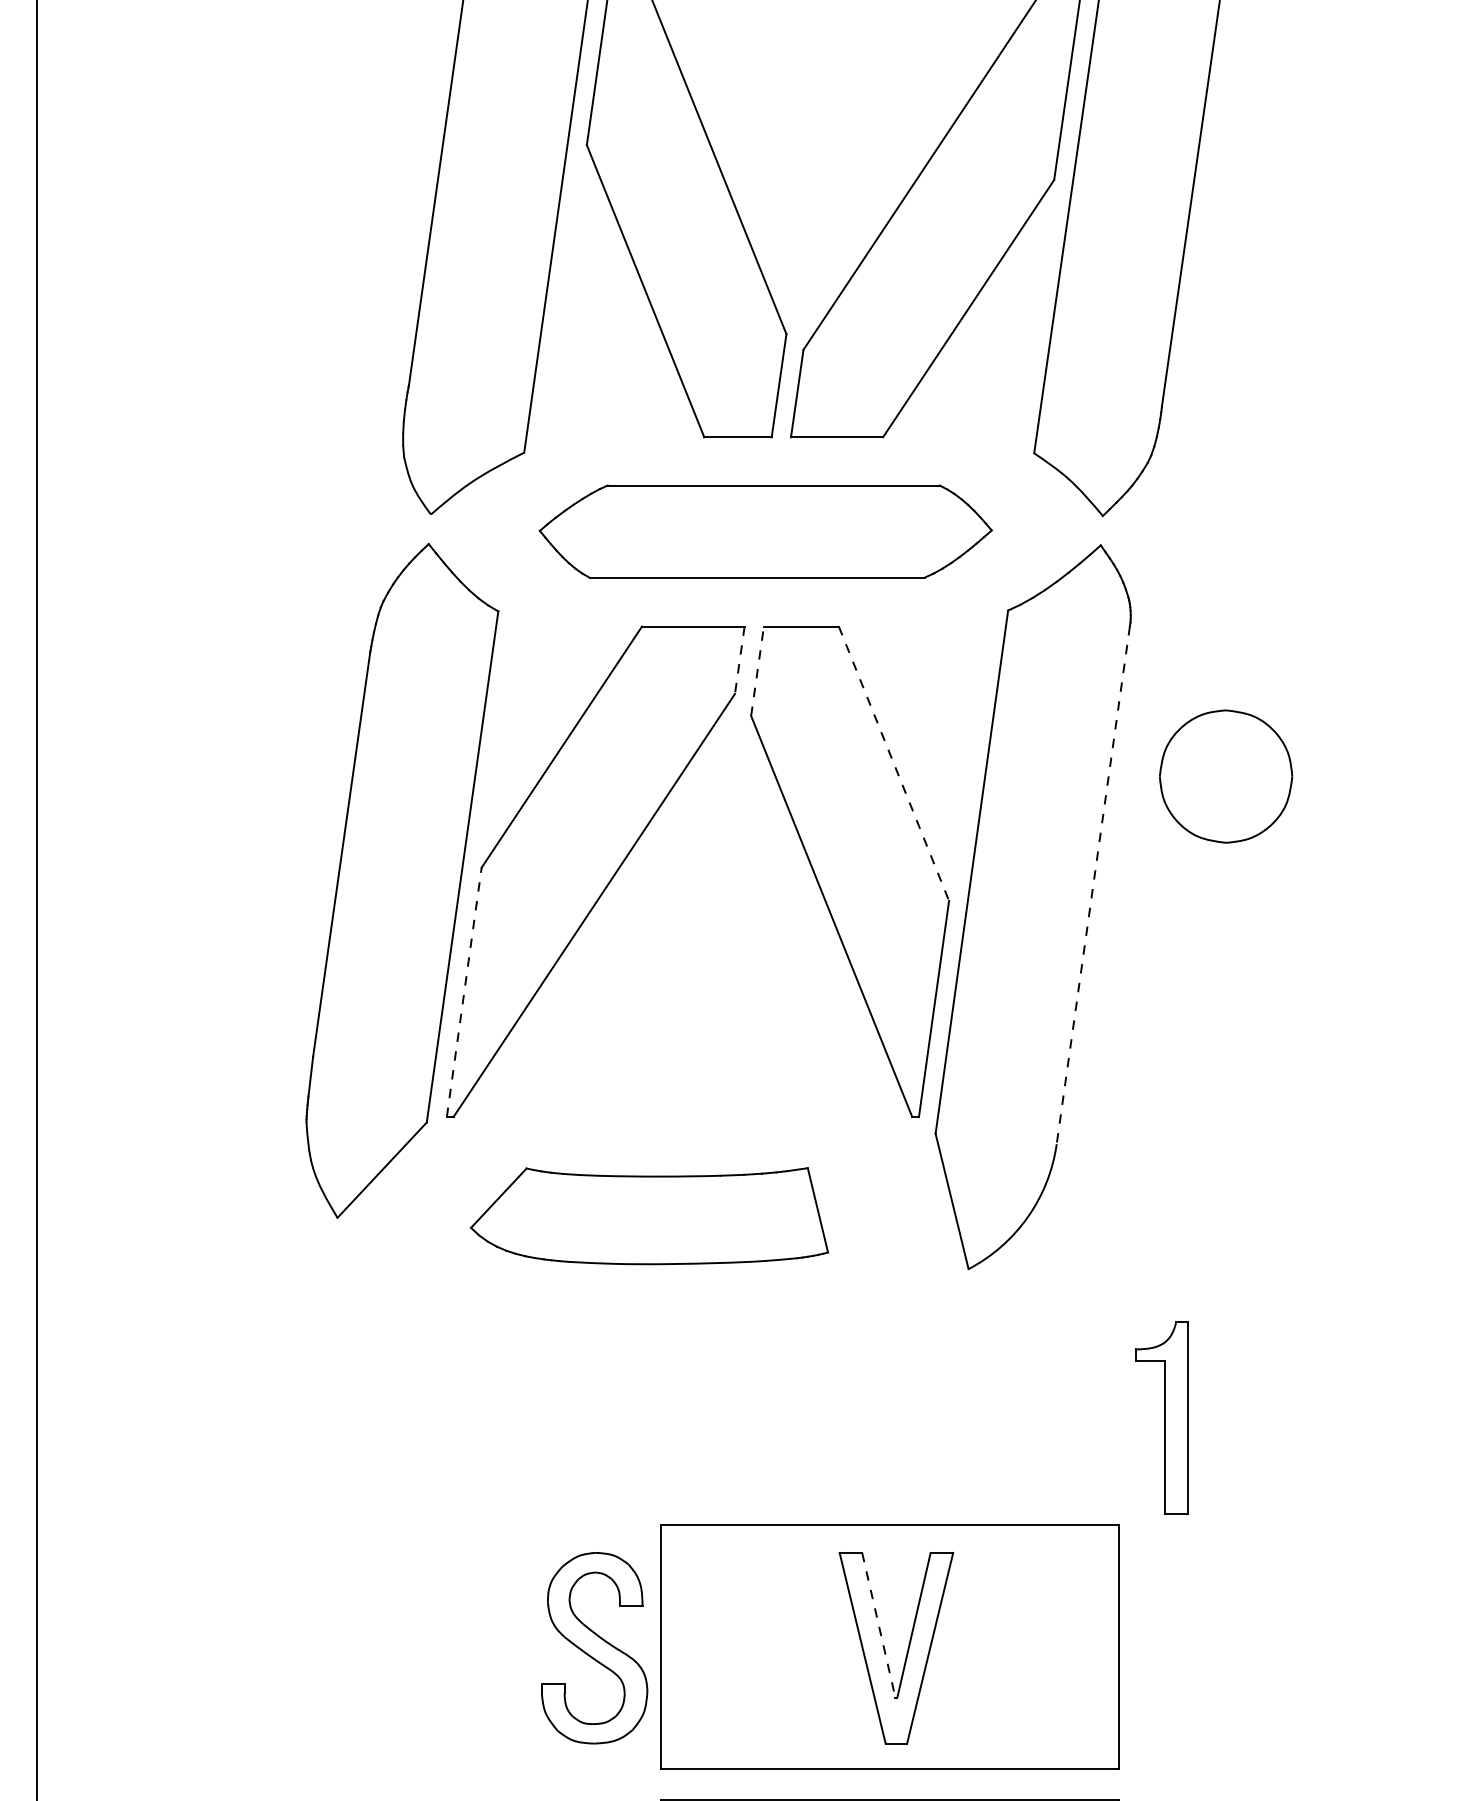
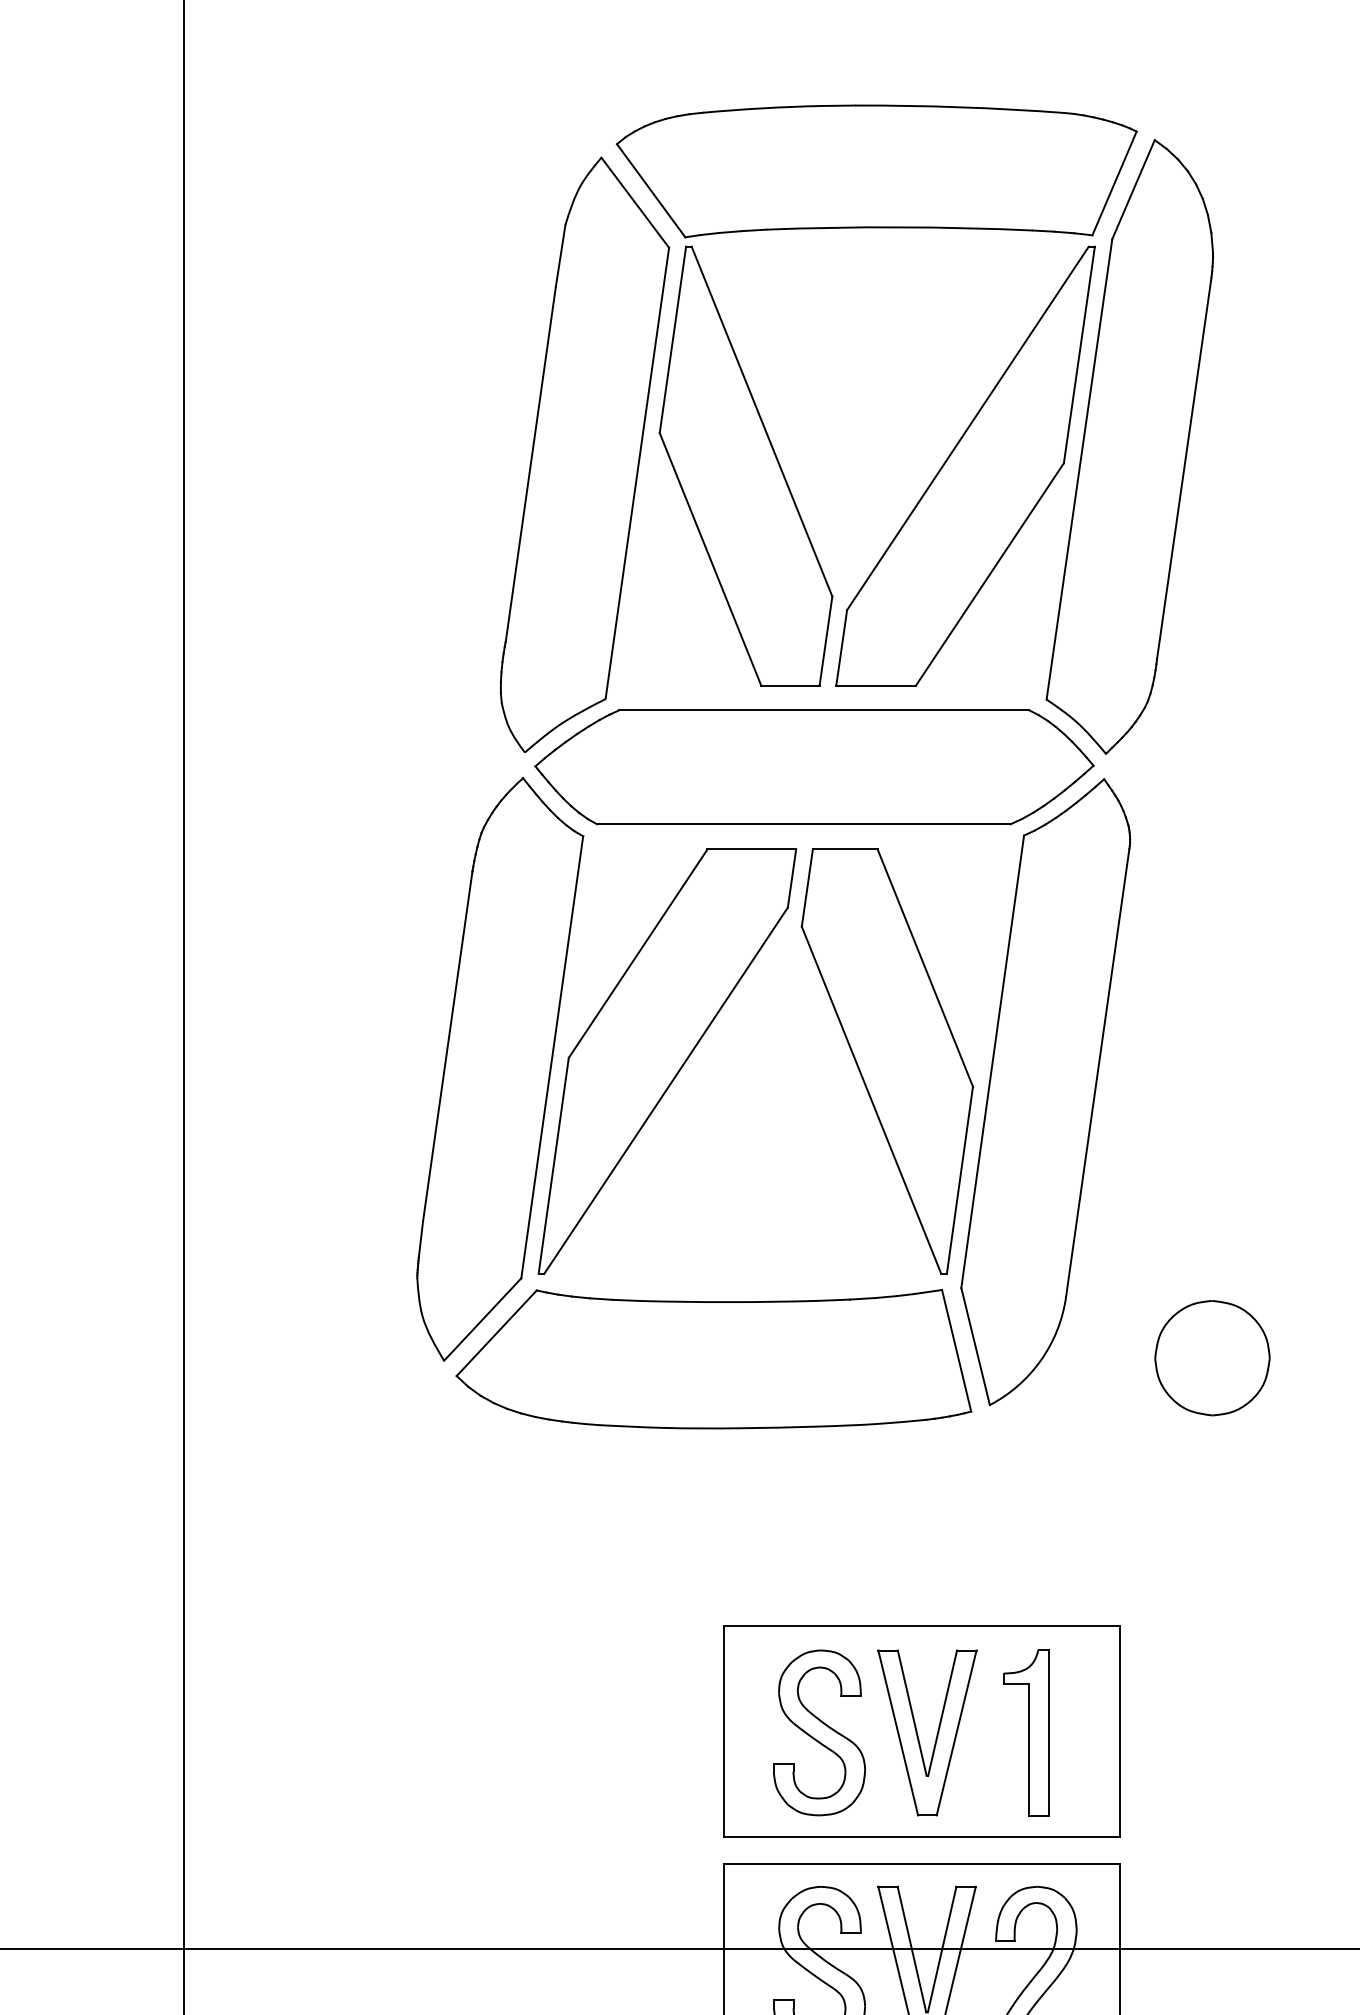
part: (765, 531) -> (814, 767), size x1.43
line: (739, 661) -> (791, 879), dashed -> solid
line: (757, 670) -> (807, 887), dashed -> solid
line: (894, 764) -> (925, 968), dashed -> solid
part: (1226, 776) -> (1212, 1358), moved
line: (1093, 885) -> (1097, 1073), dashed -> solid
line: (463, 992) -> (553, 1165), dashed -> solid
part: (649, 1216) -> (713, 1359), size x1.67
part: (1162, 1417) -> (1026, 1732), moved
line: (879, 1625) -> (912, 1713), dashed -> solid
part: (594, 1647) -> (819, 1732), moved

